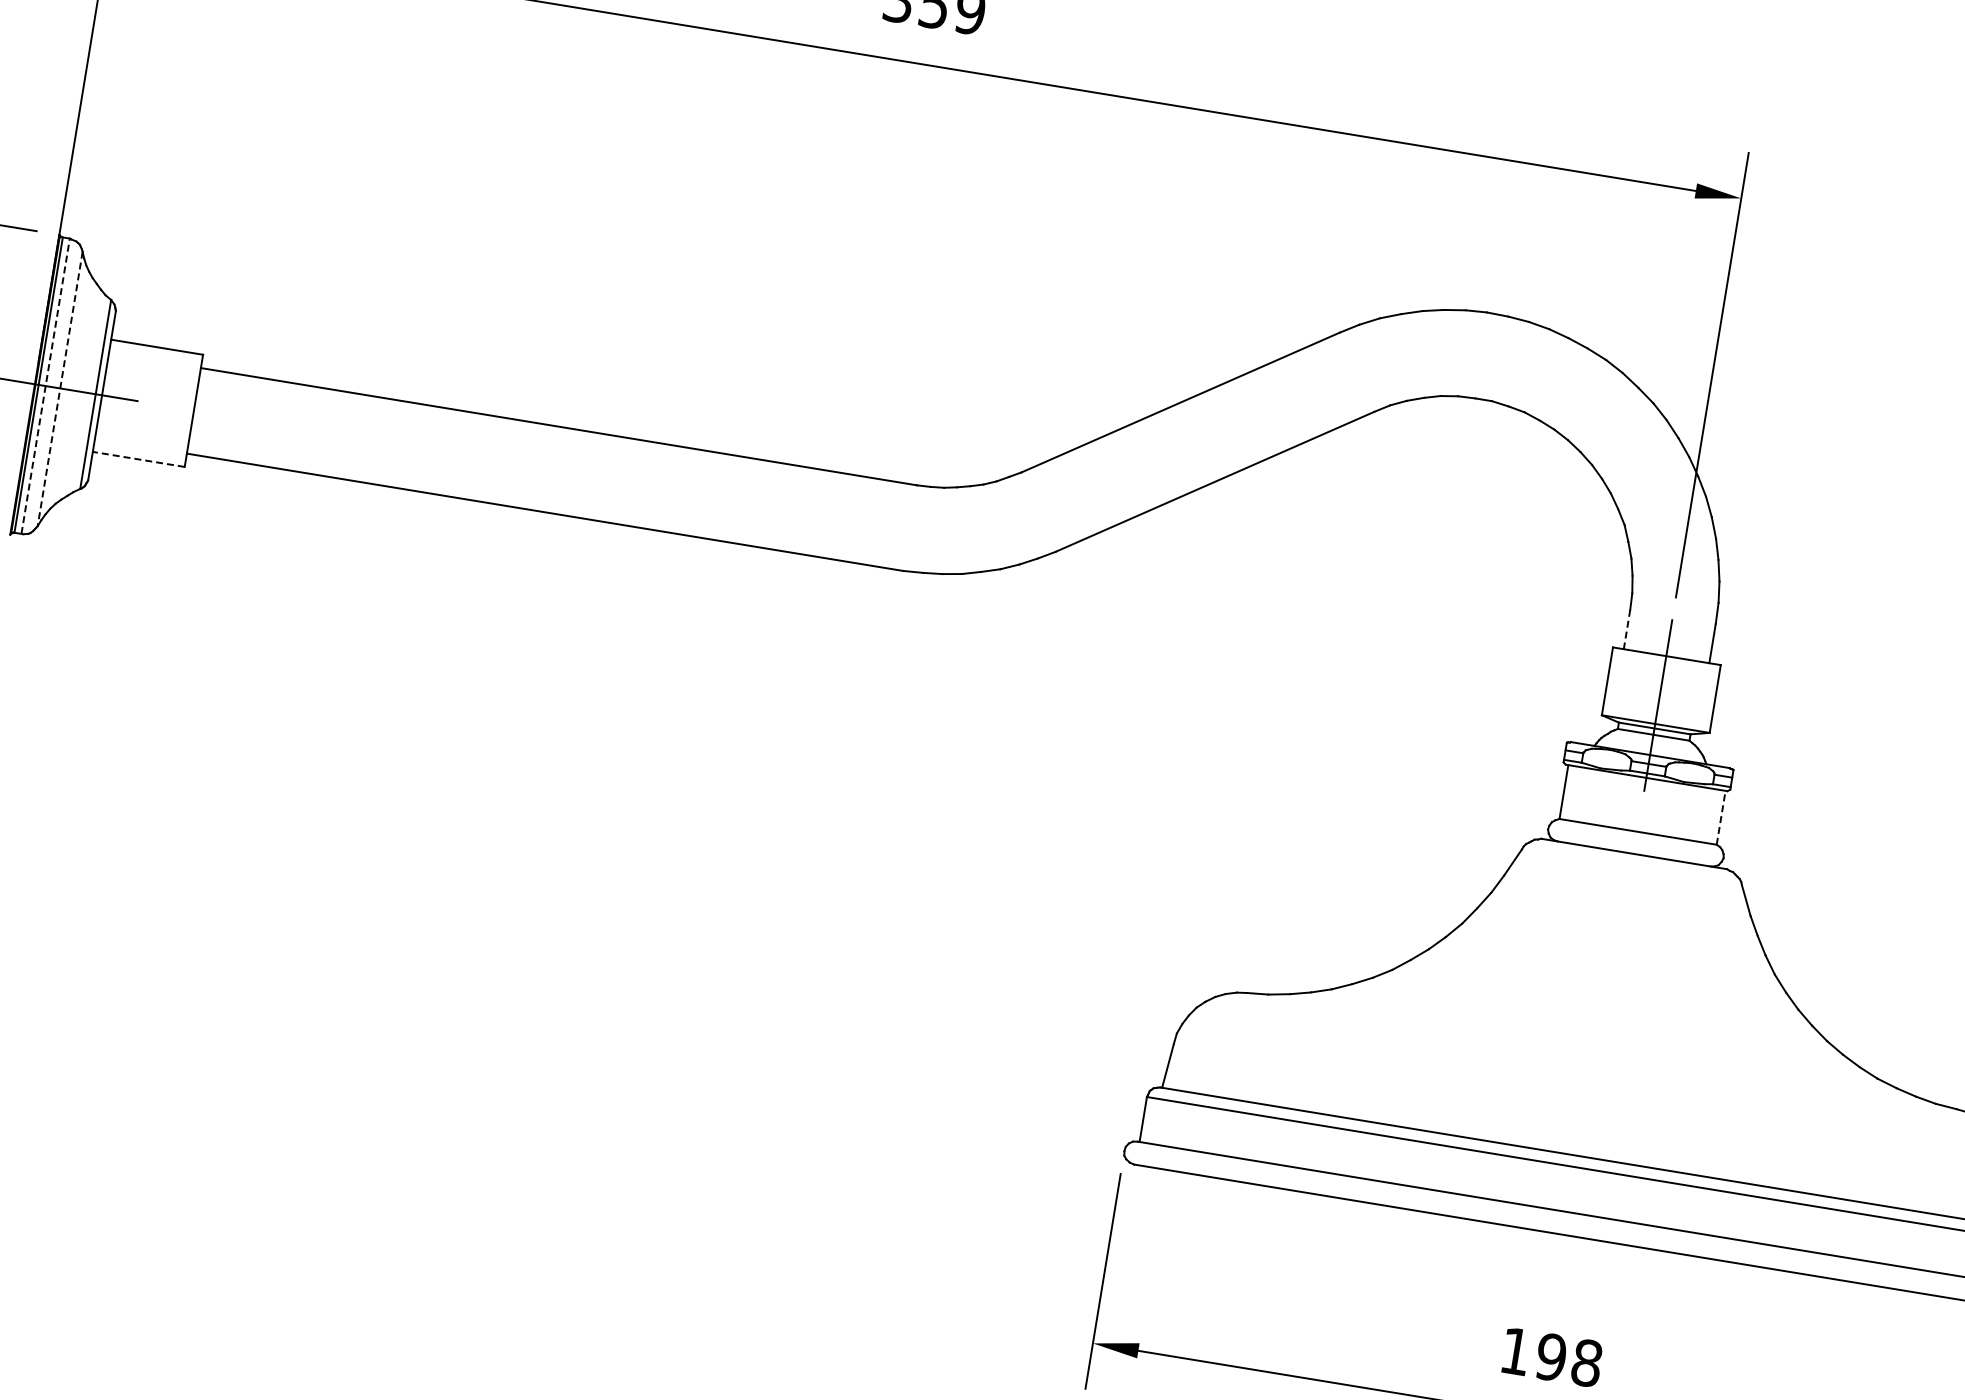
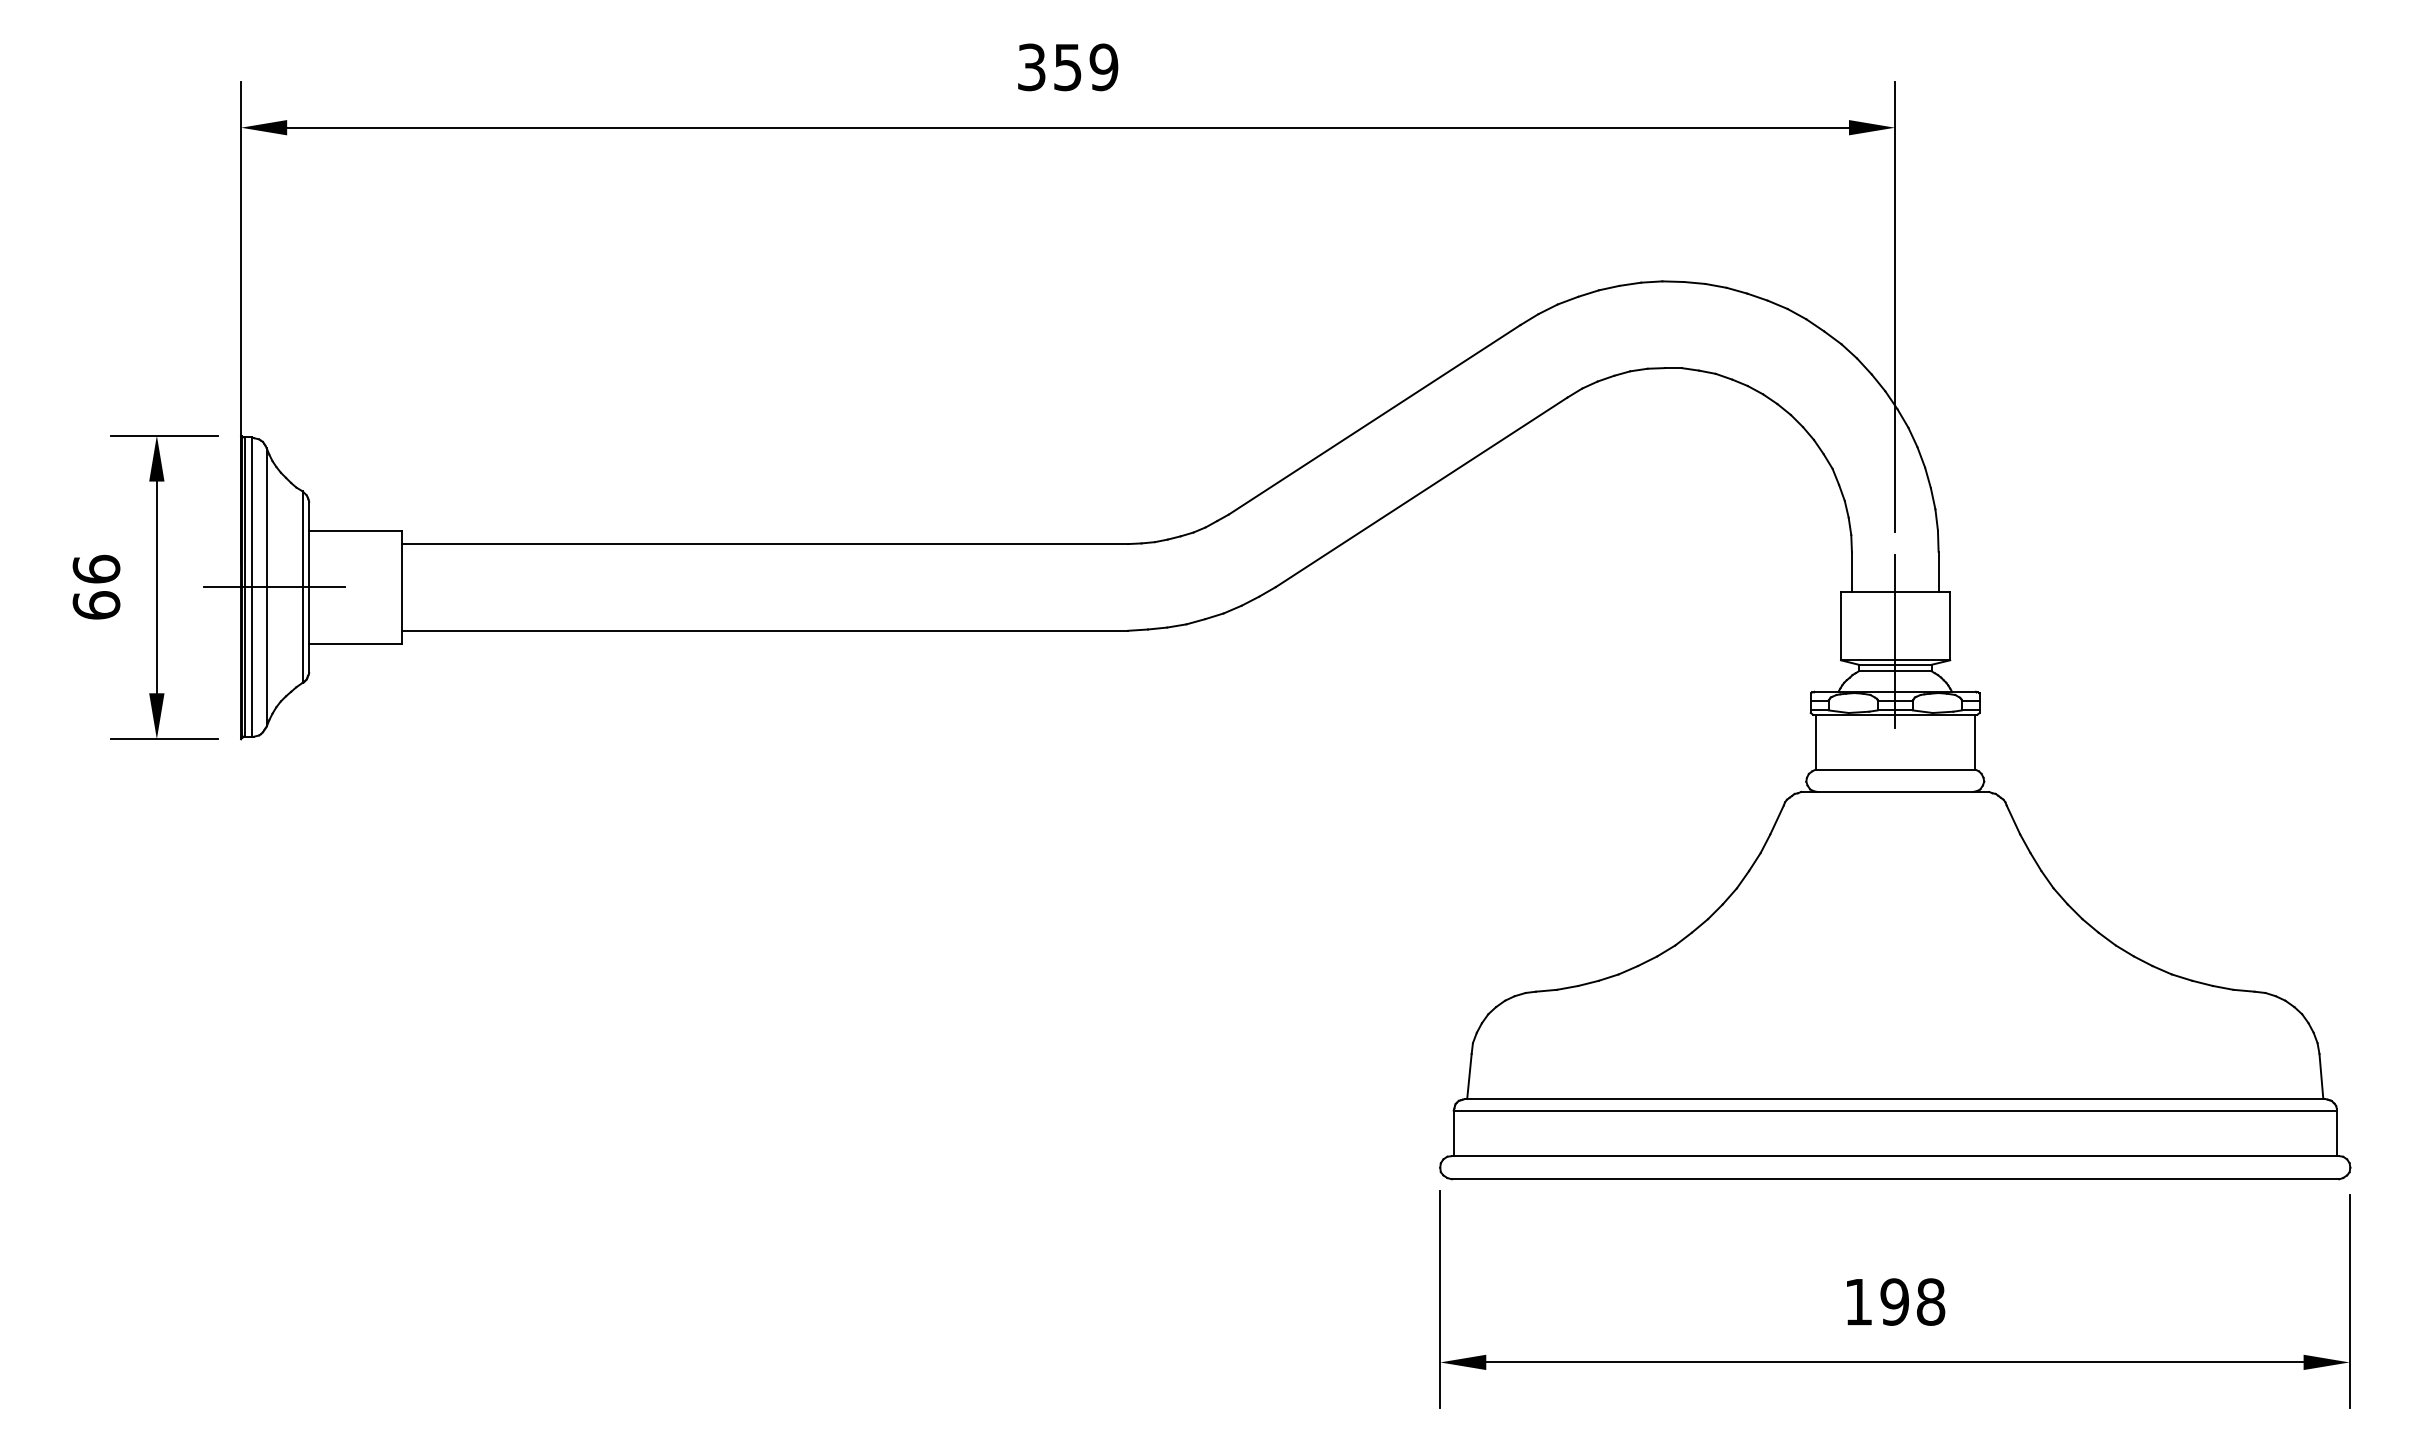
line: (46, 386) -> (252, 587), dashed -> solid
line: (59, 388) -> (266, 587), dashed -> solid
line: (138, 459) -> (355, 644), dashed -> solid
line: (1626, 629) -> (1851, 571), dashed -> solid
line: (1721, 817) -> (1975, 741), dashed -> solid

